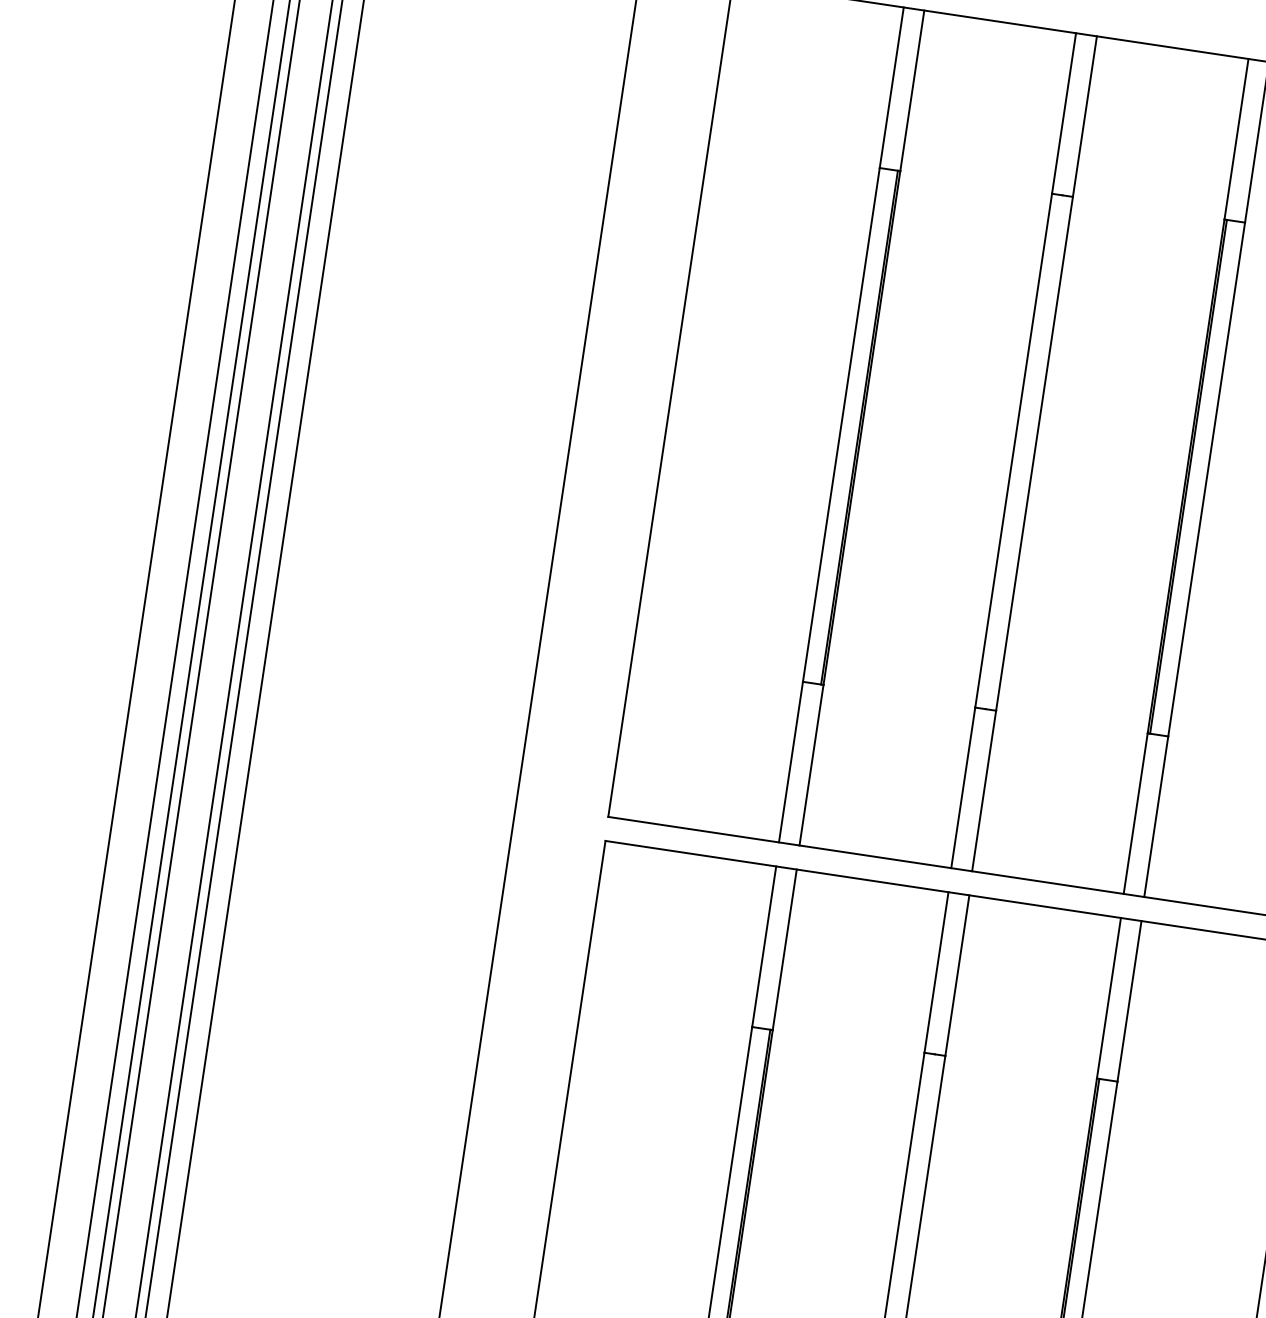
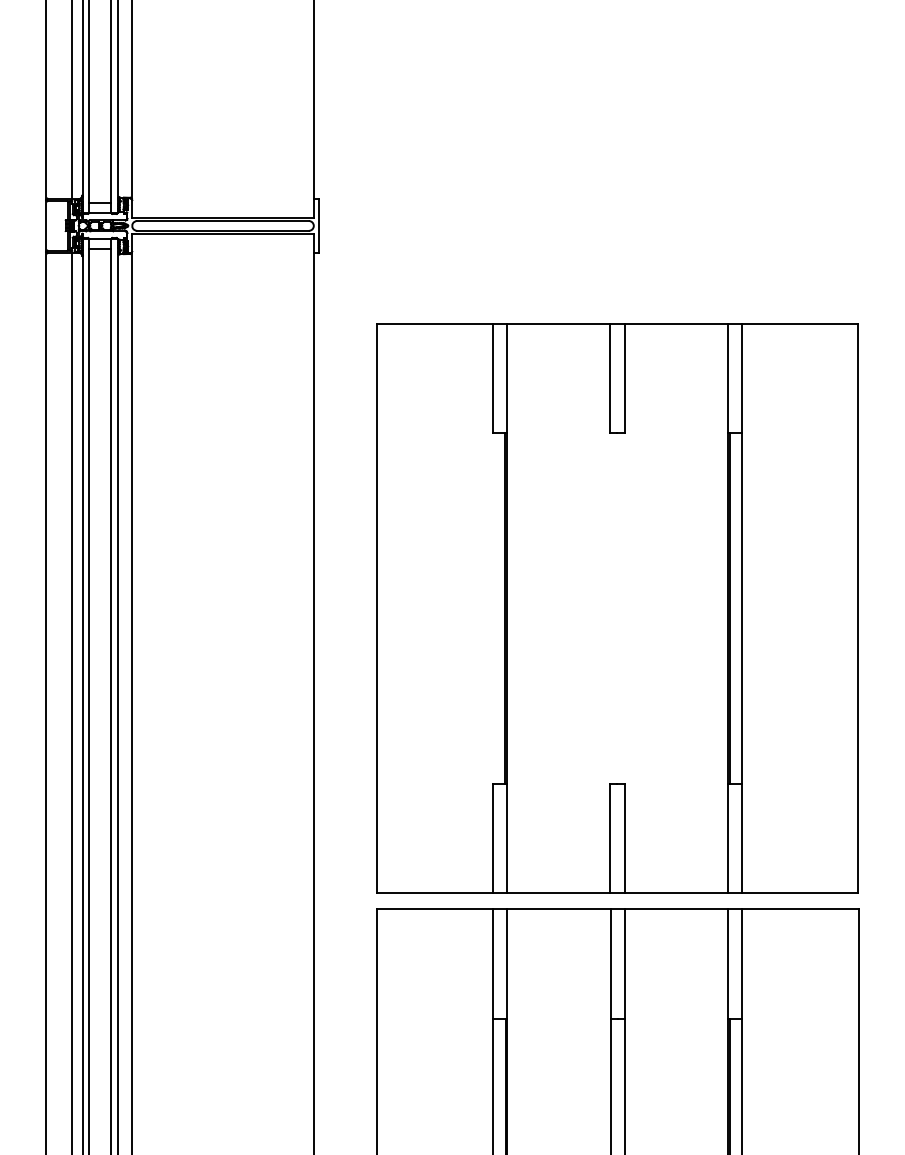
line: (840, 424) -> (492, 608), removed
line: (1013, 450) -> (610, 608), removed
line: (1034, 453) -> (624, 608), removed

